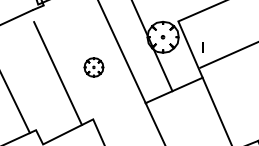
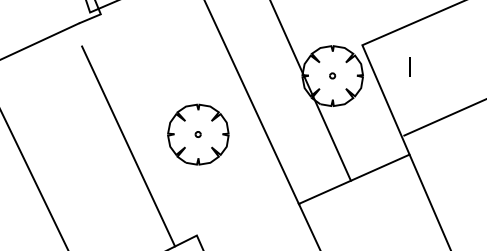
text: (202, 47) -> (409, 66), moved
part: (93, 67) -> (197, 134), size x1.67

